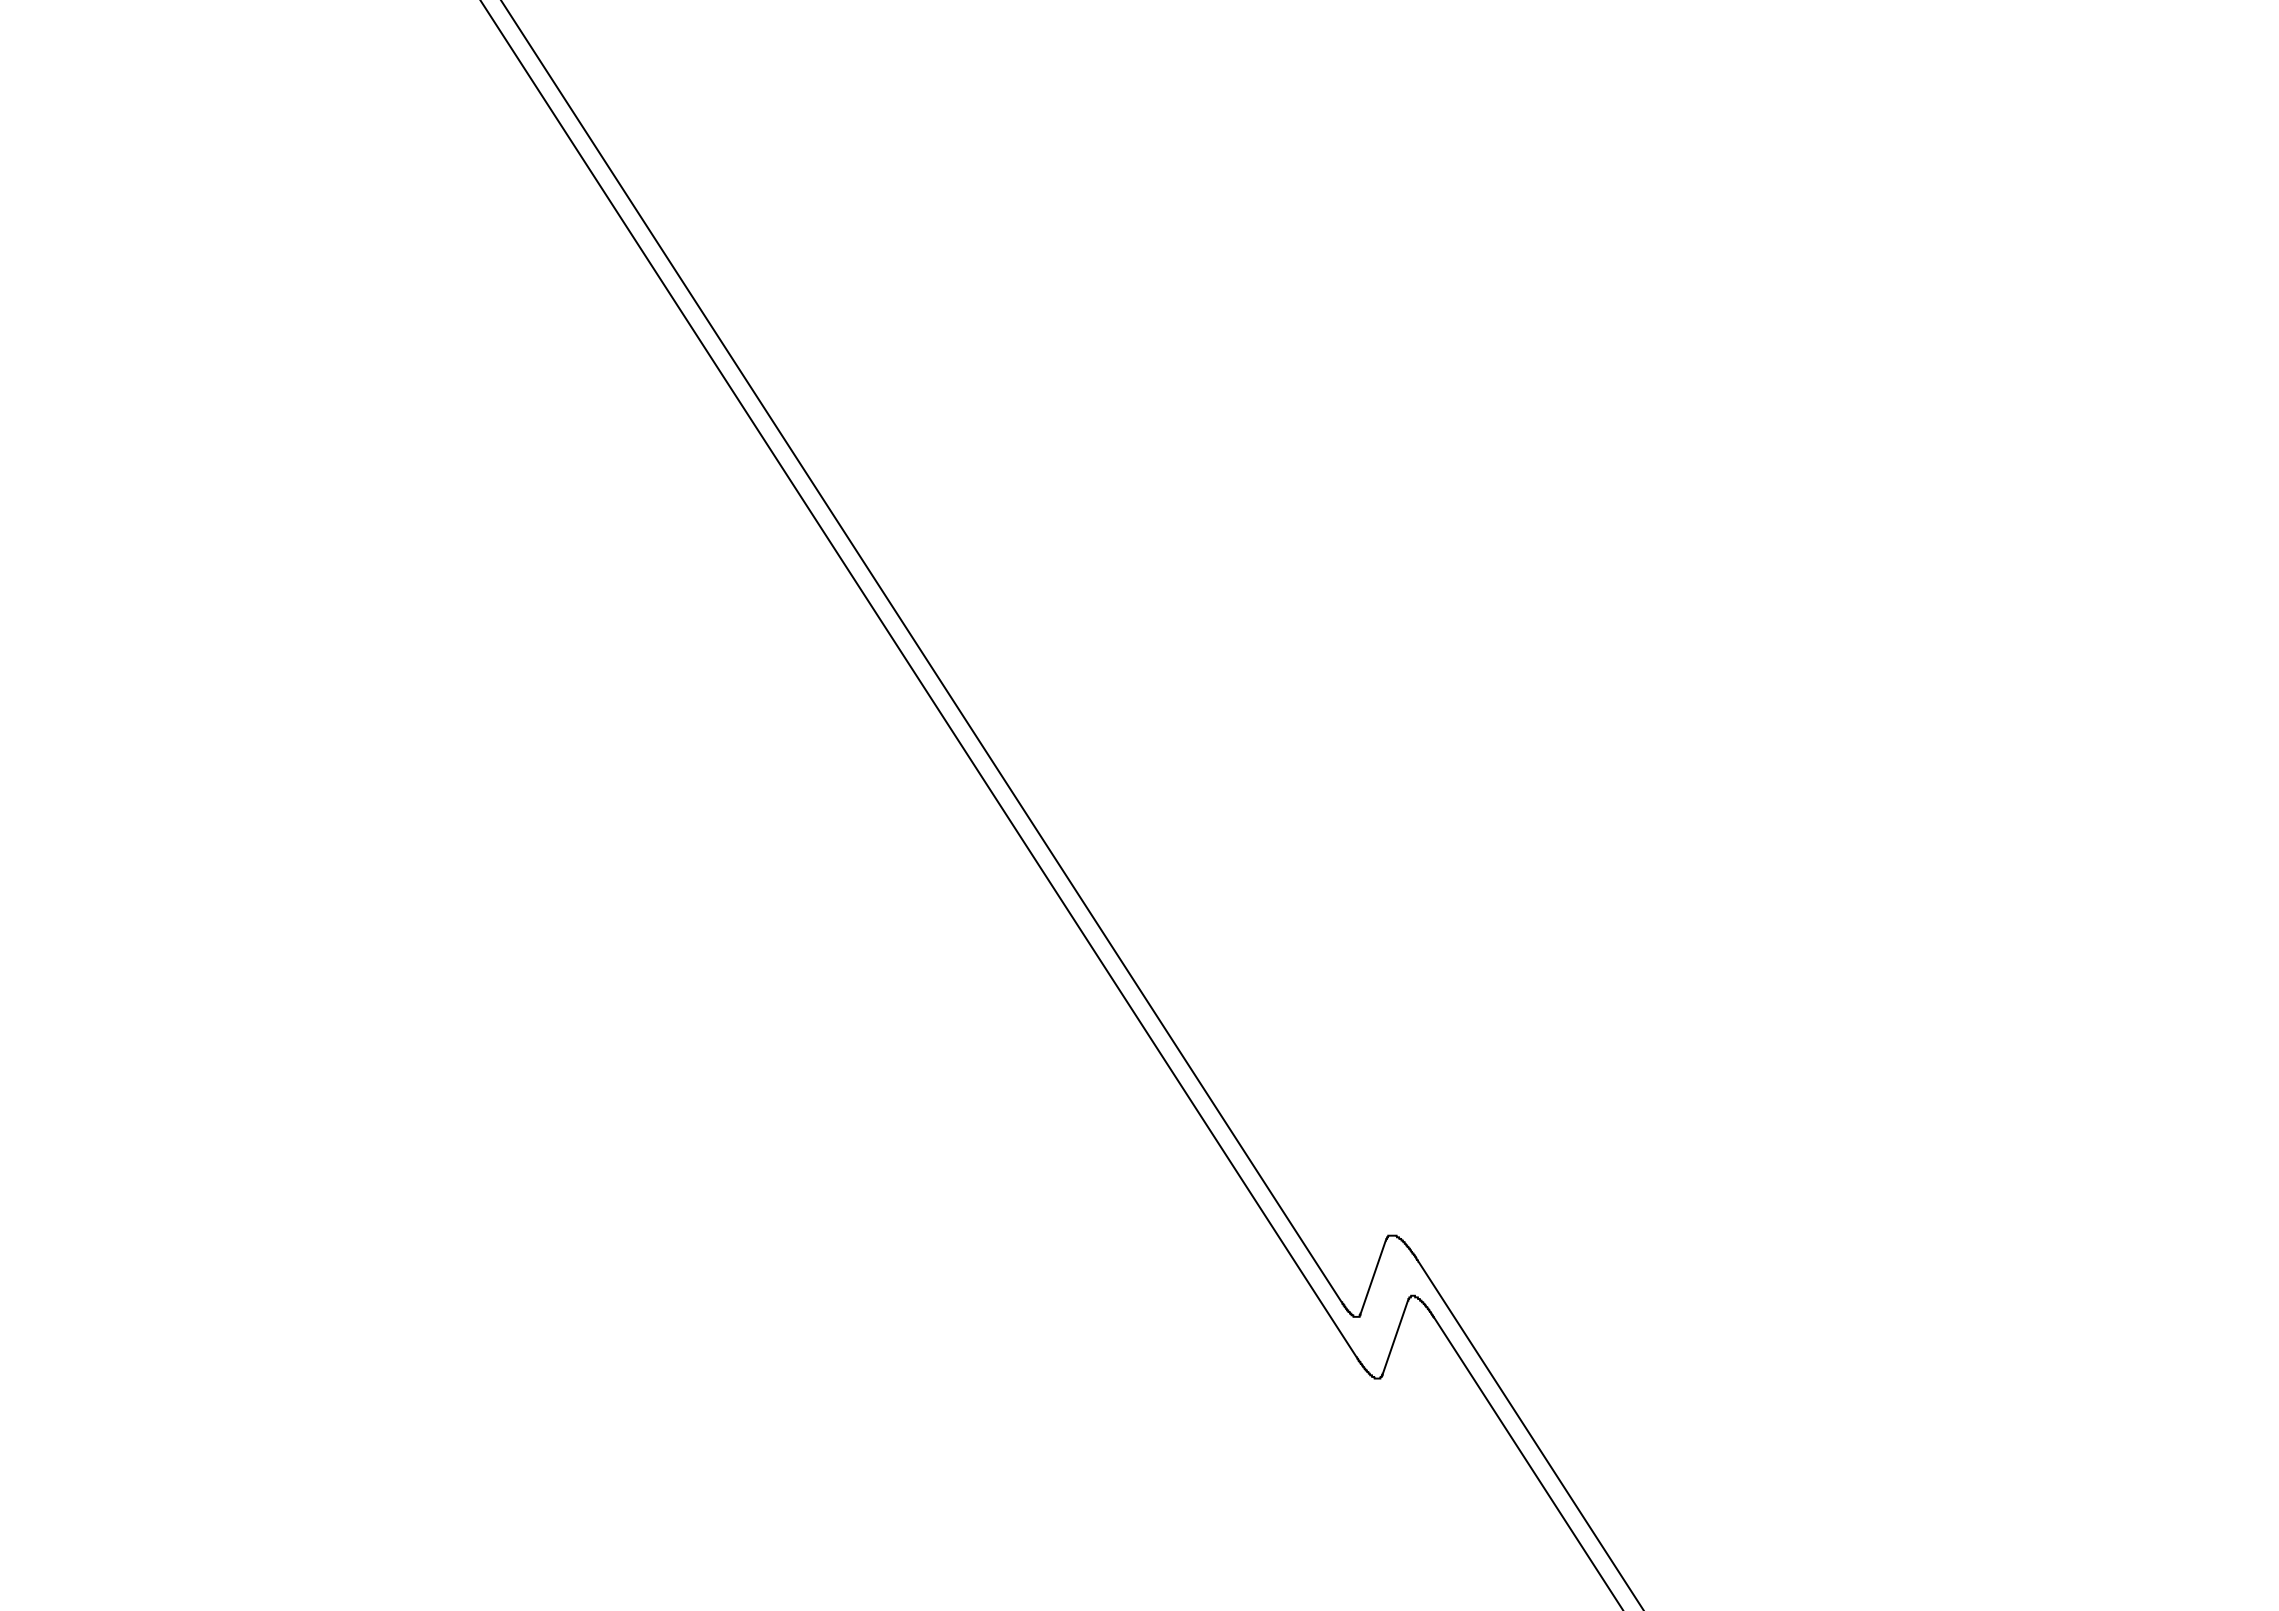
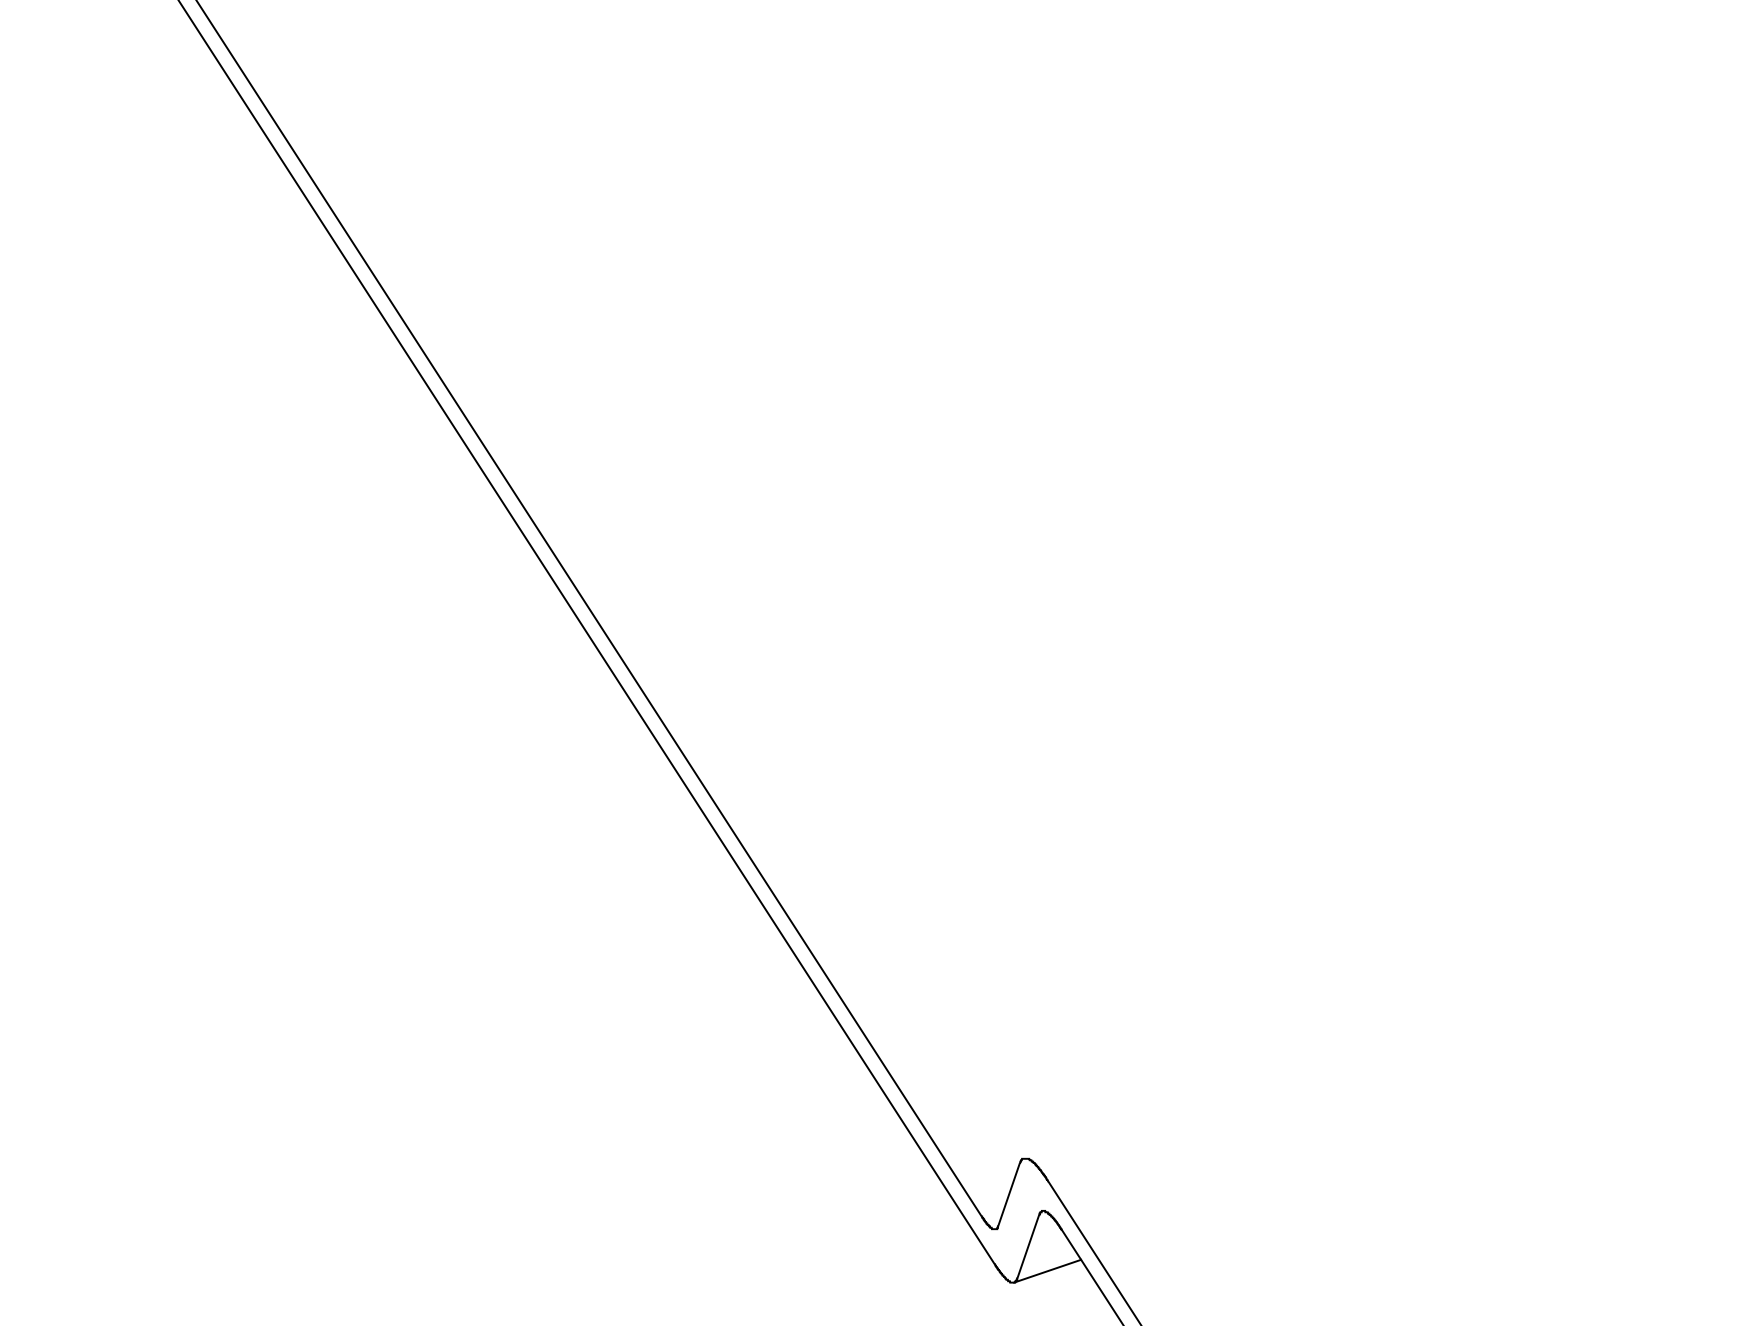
line: (1417, 1365) -> (1047, 1271), added

